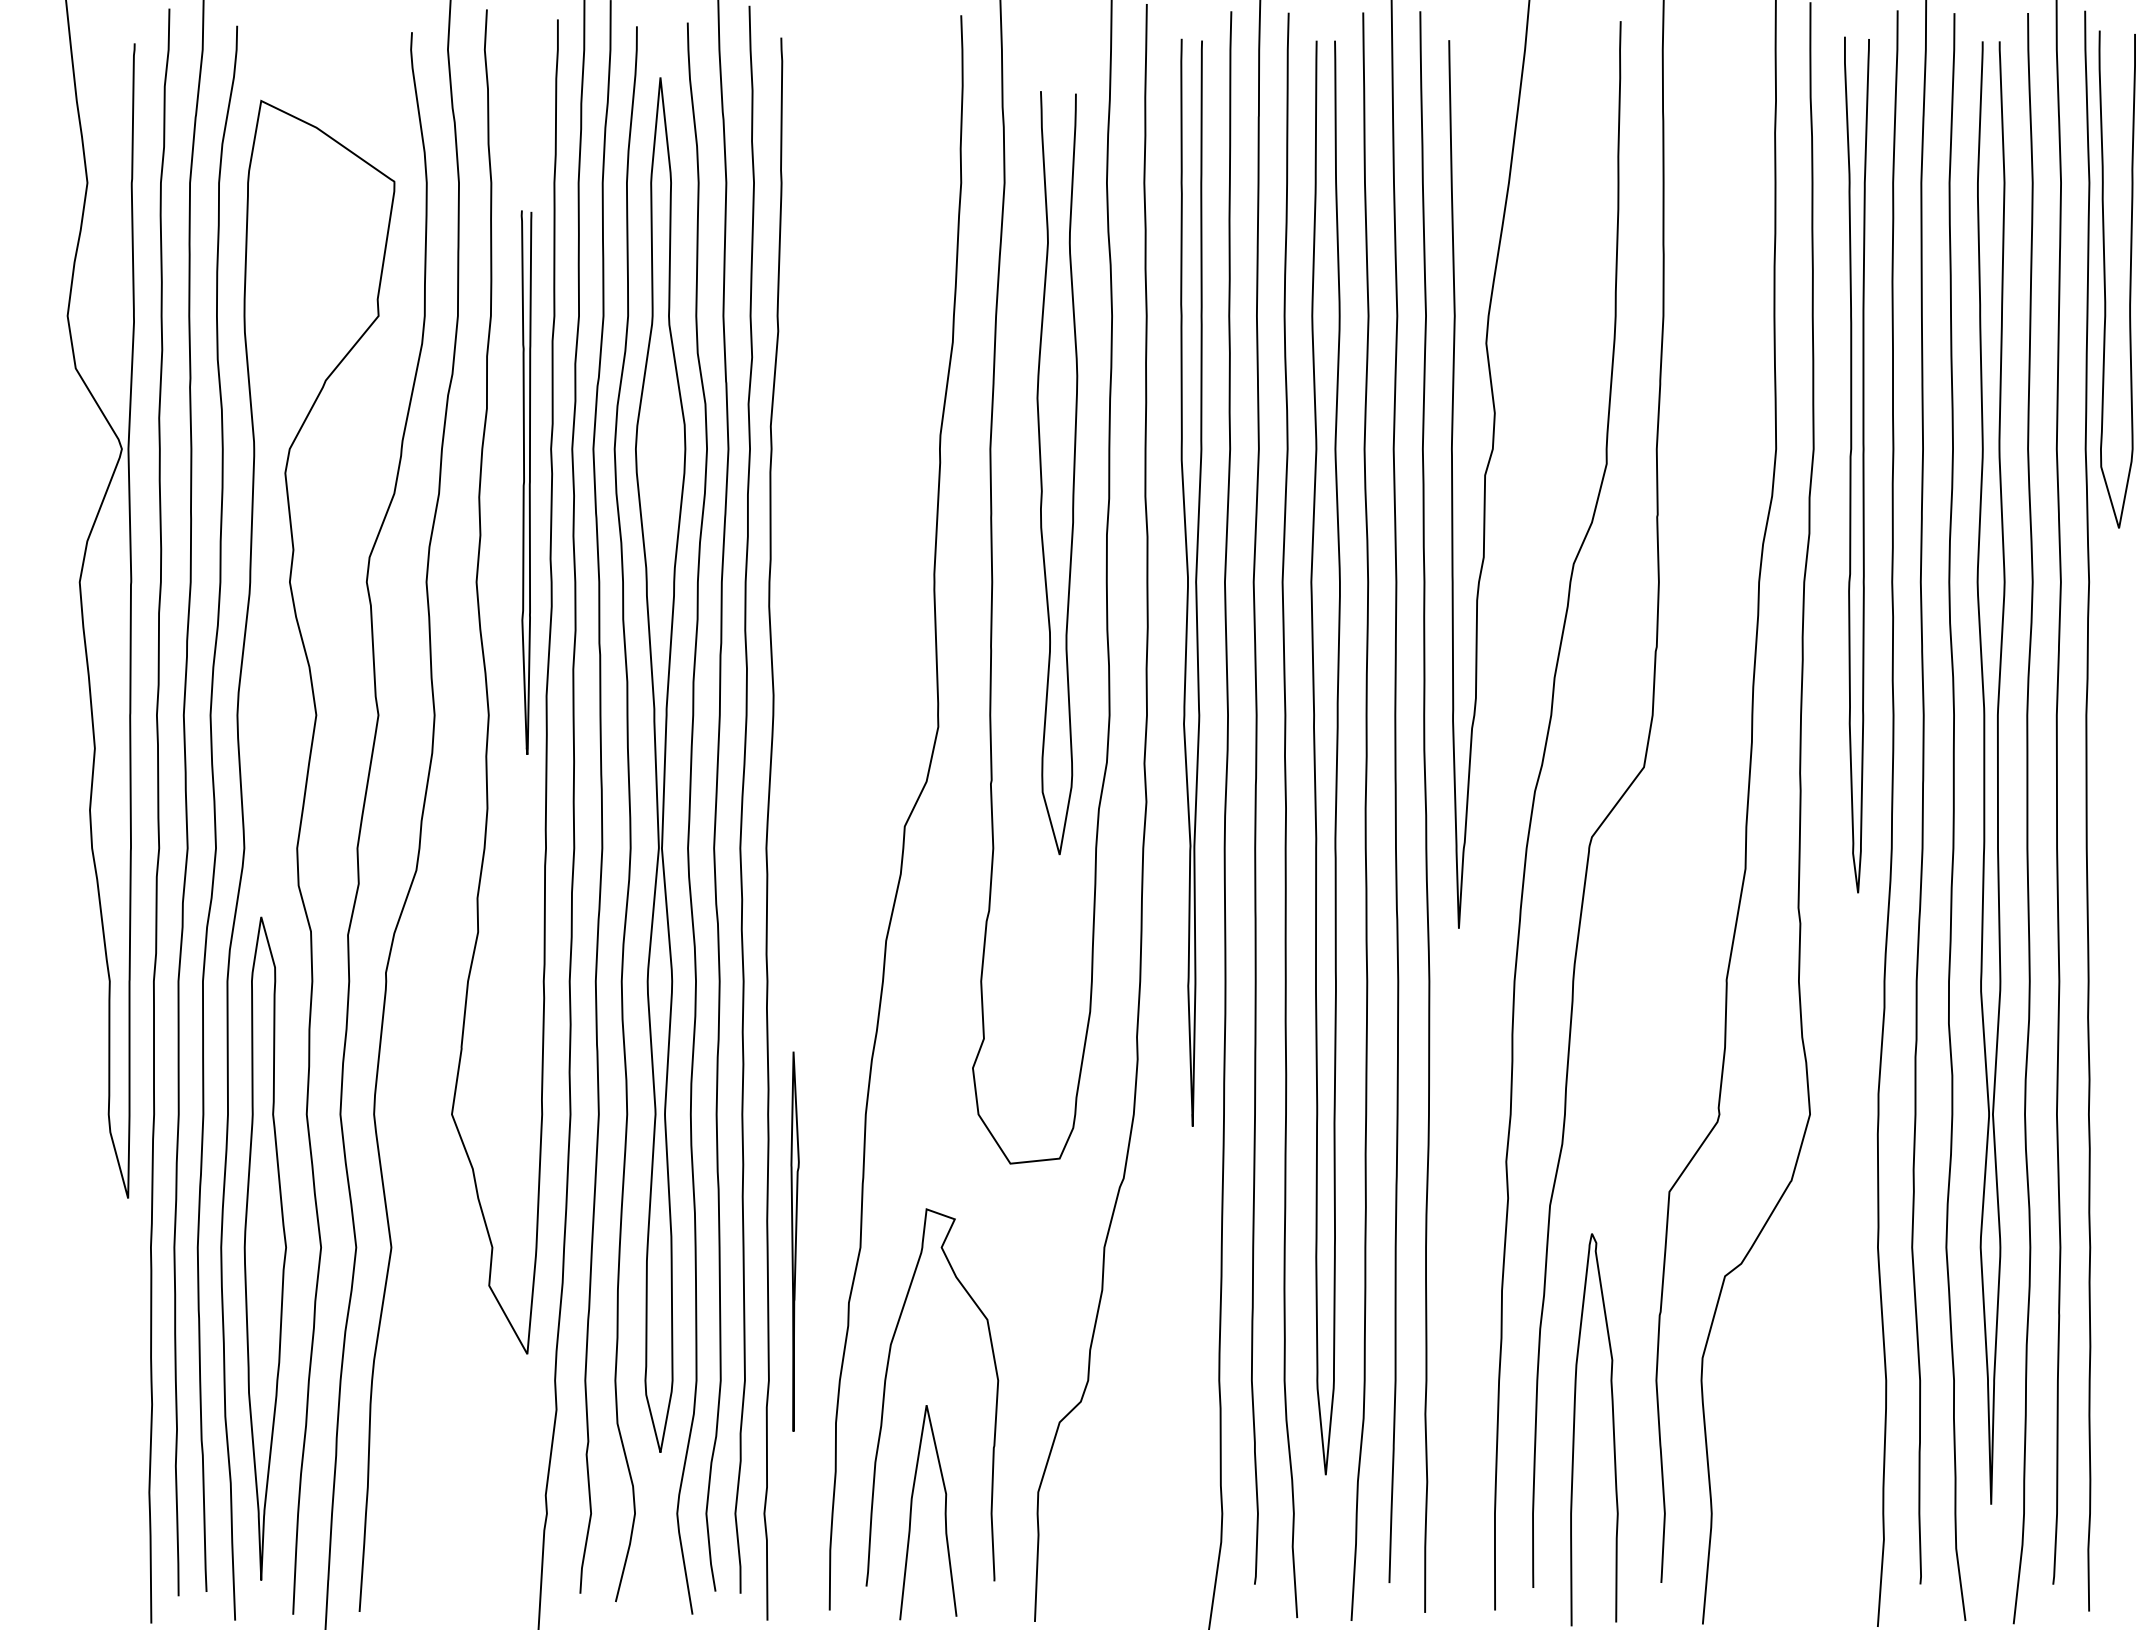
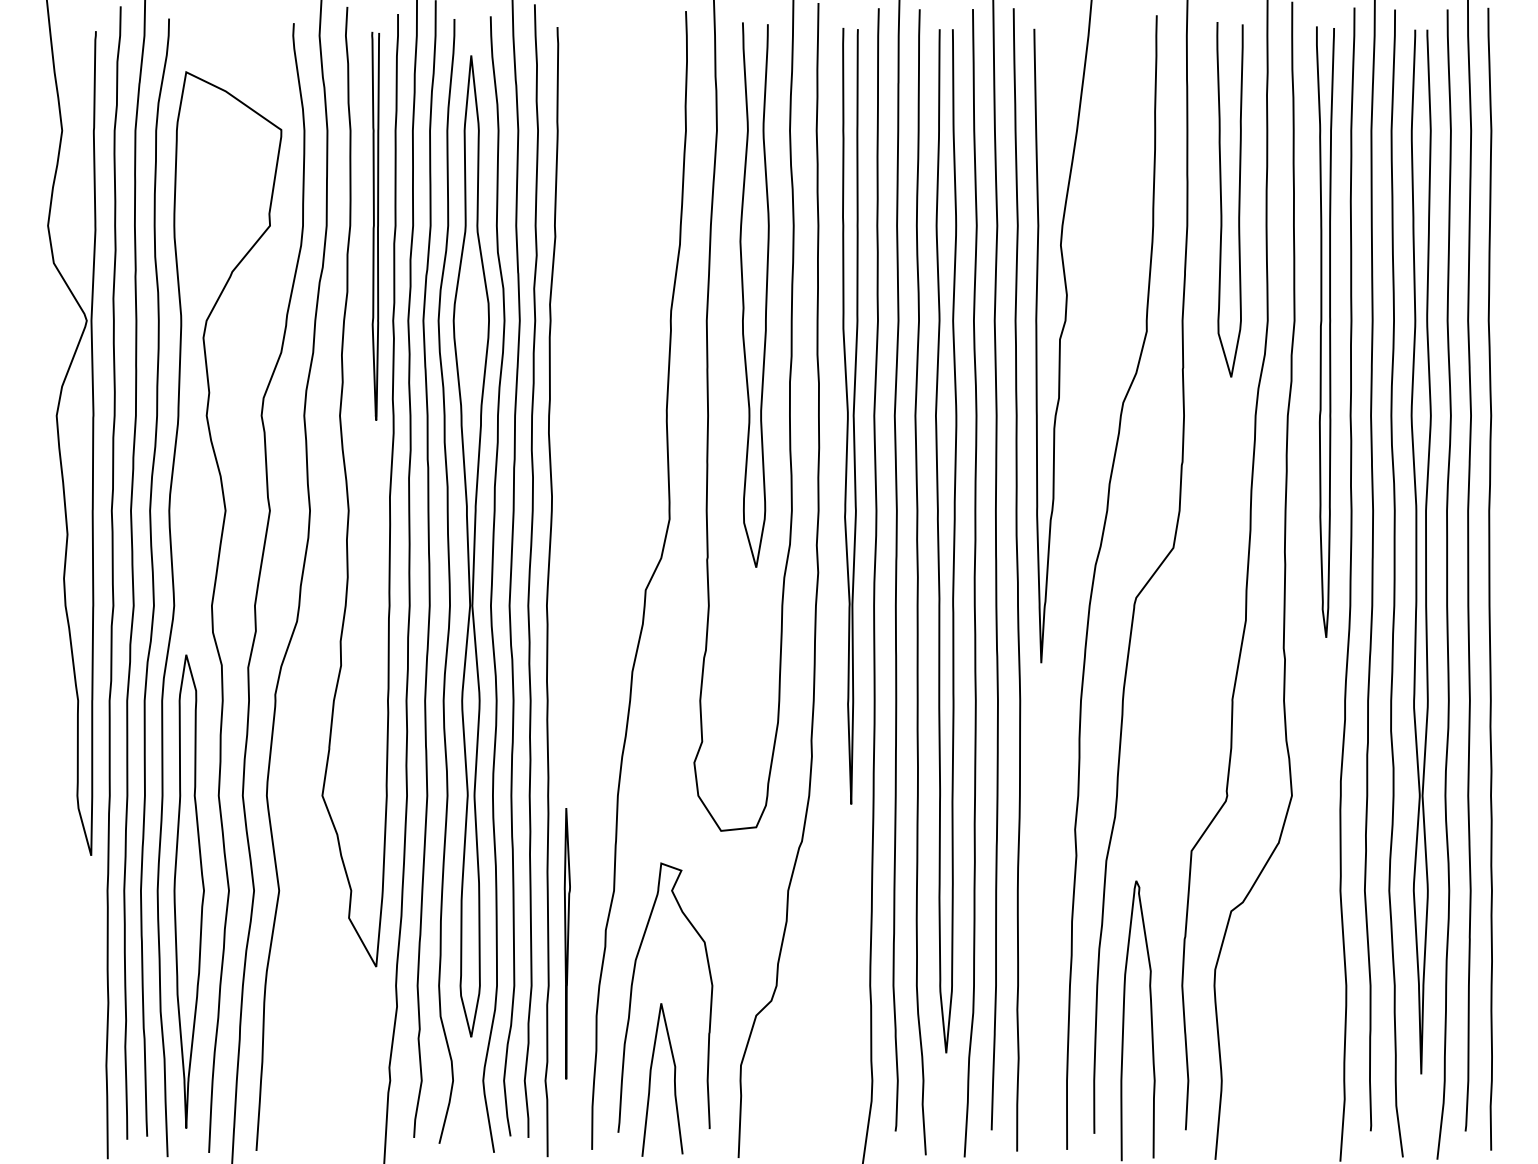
curve: (2105, 279) -> (1221, 199), moved
curve: (1042, 476) -> (744, 297), moved
curve: (524, 482) -> (374, 226), moved
part: (794, 1241) -> (566, 943), moved

